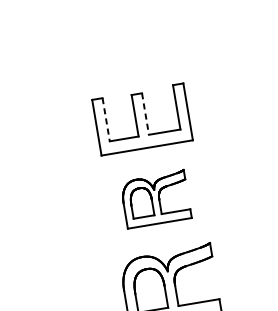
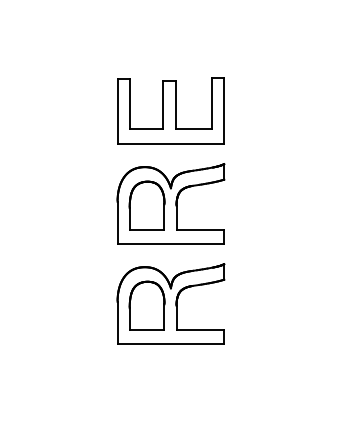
line: (145, 114) -> (175, 105), dashed -> solid
line: (106, 120) -> (129, 104), dashed -> solid
part: (155, 198) -> (170, 203), size x1.43

